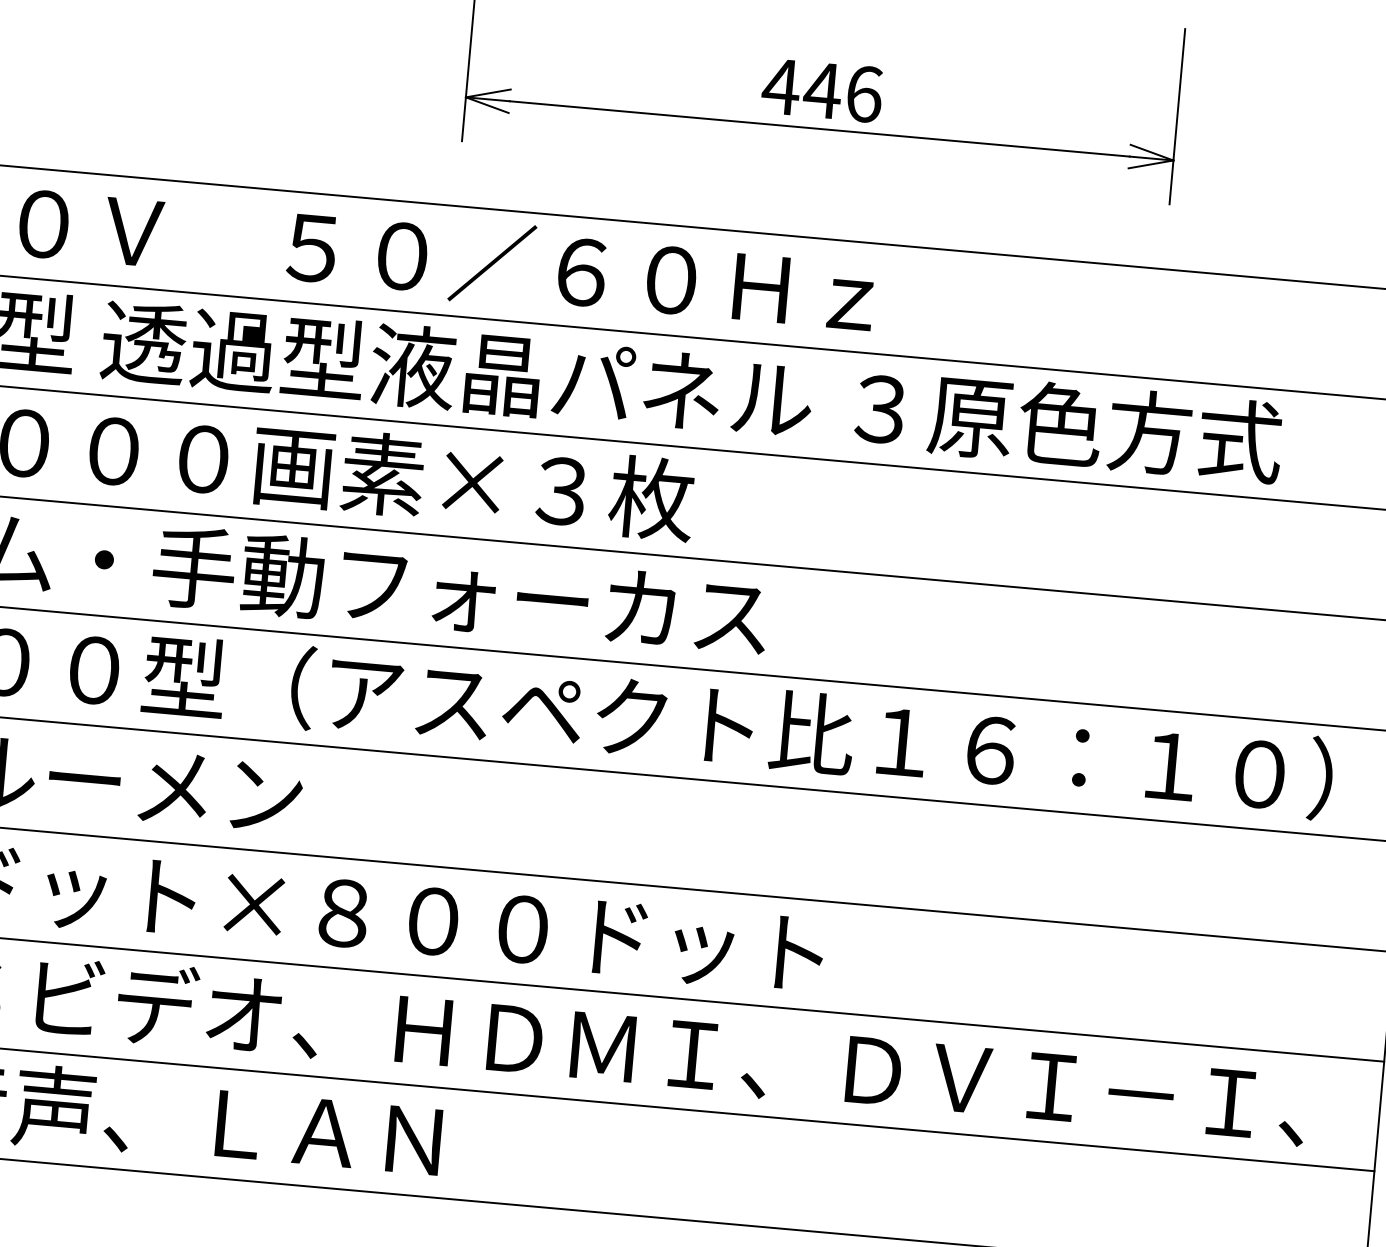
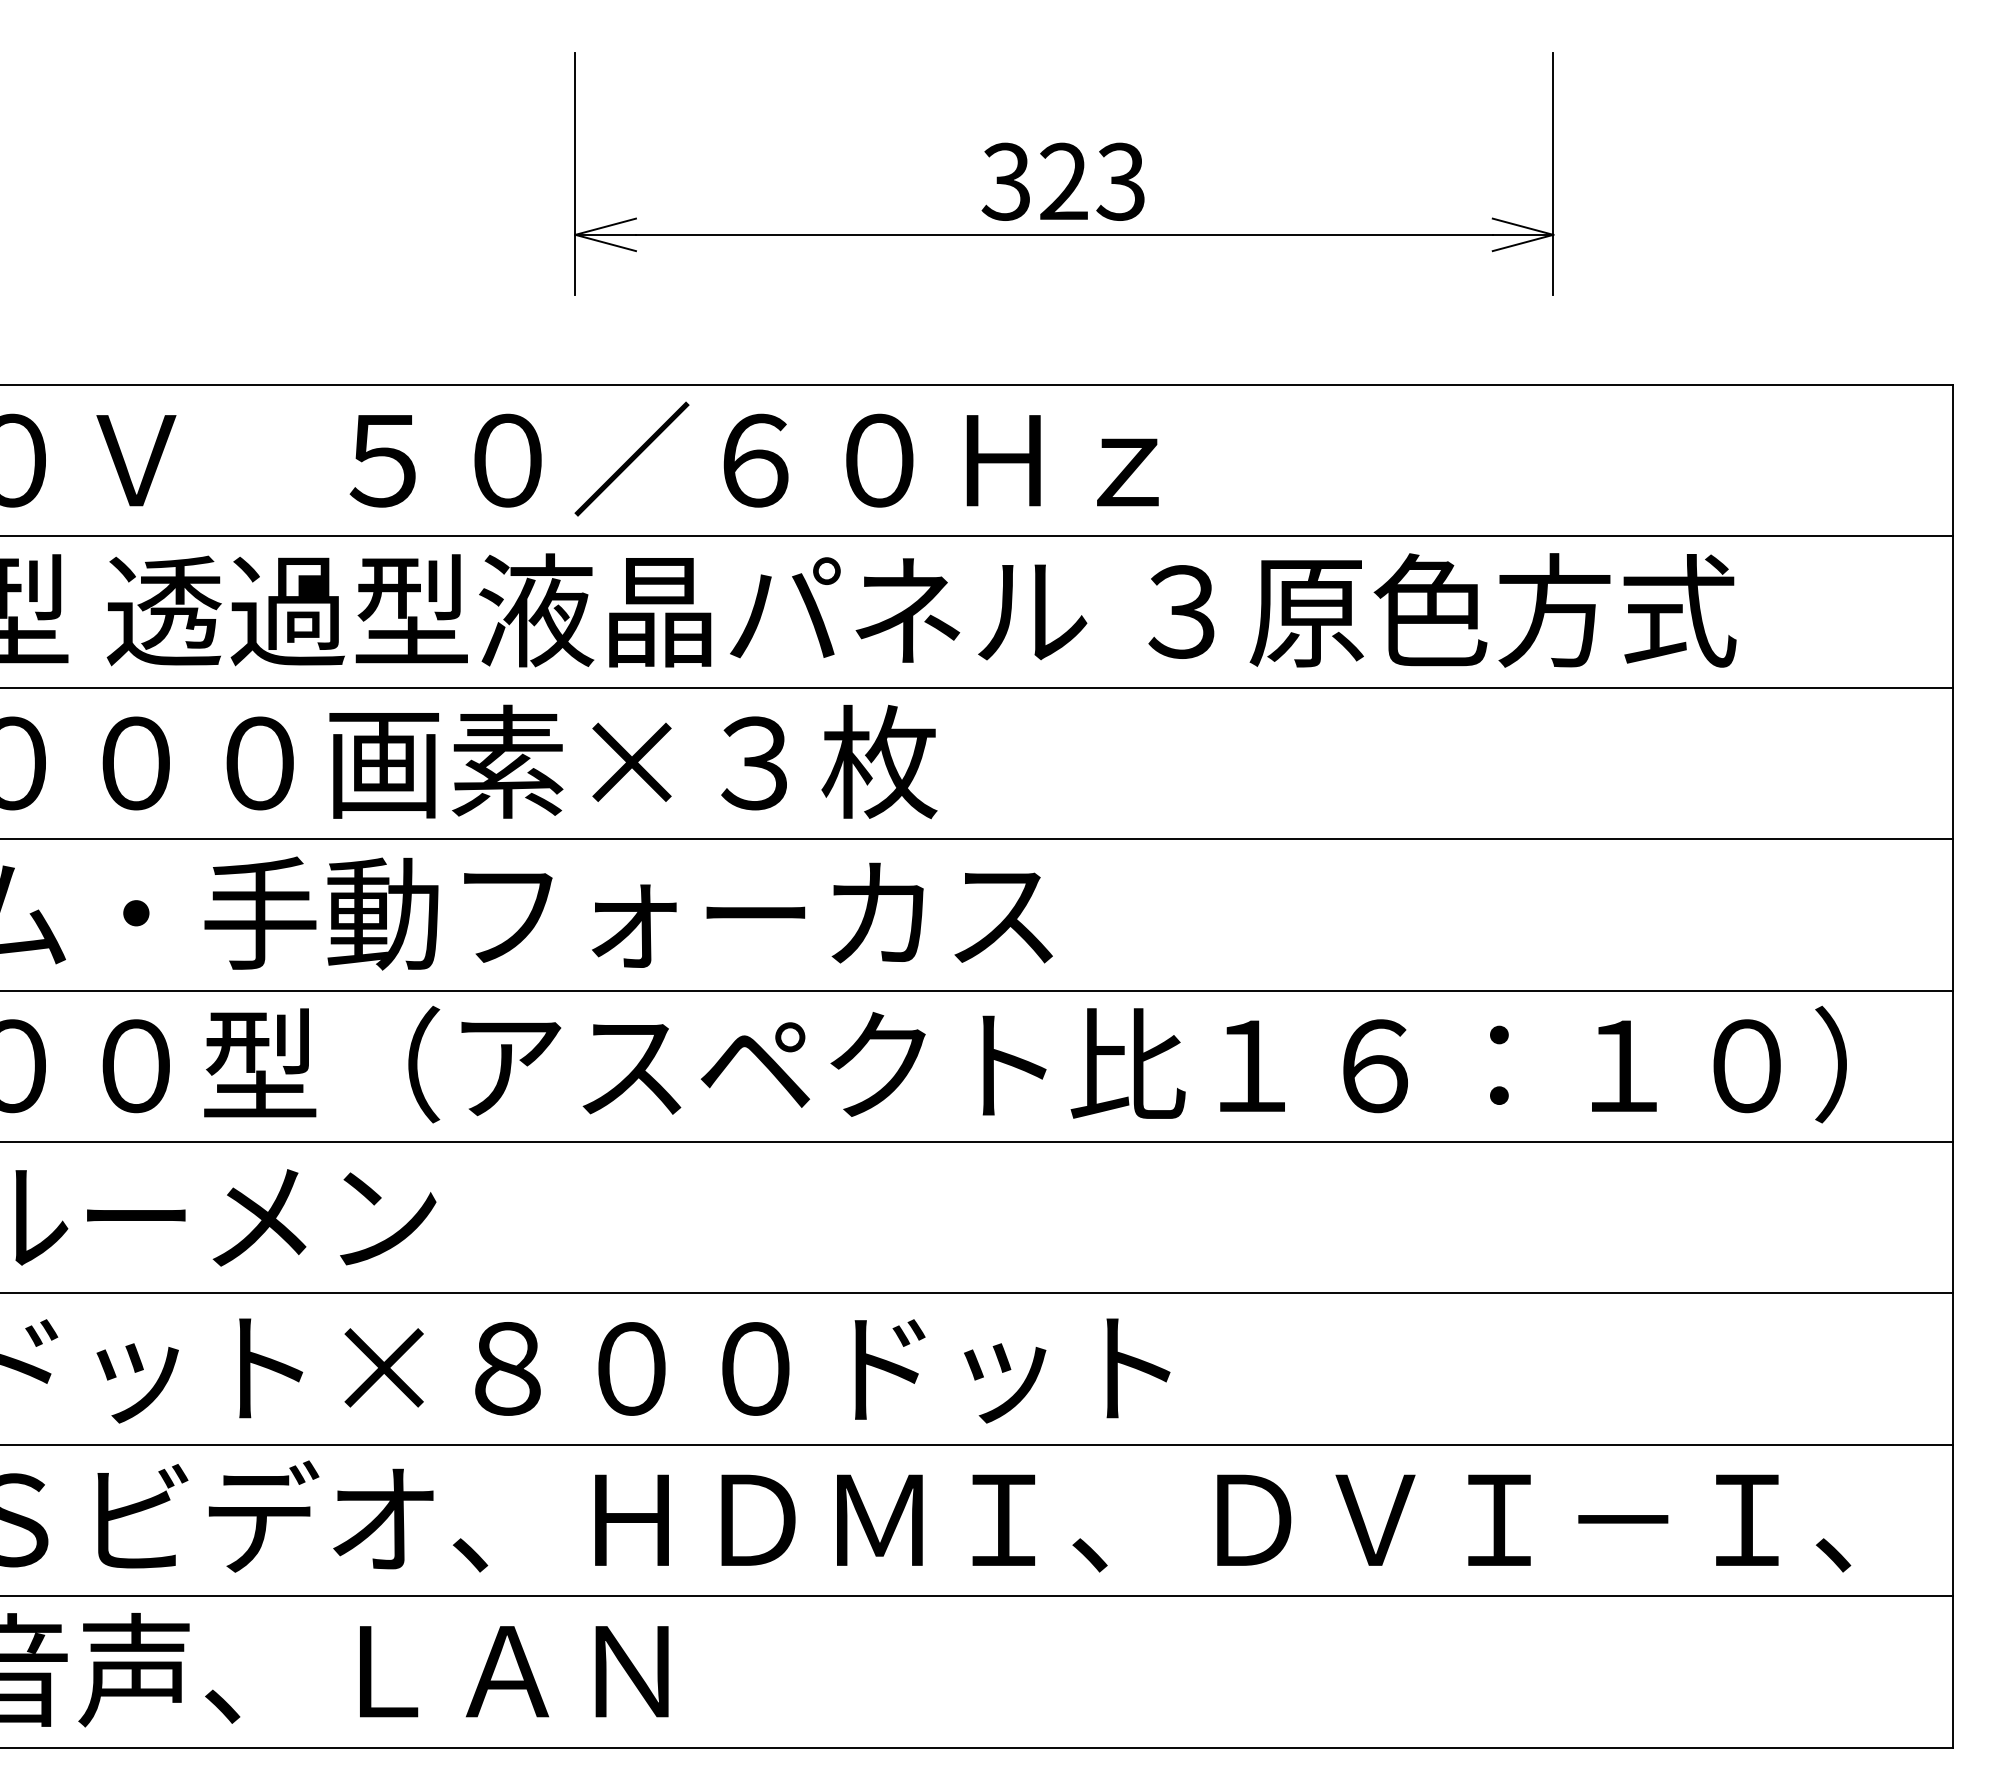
text: (821, 90) -> (1062, 181), 446 -> 323

